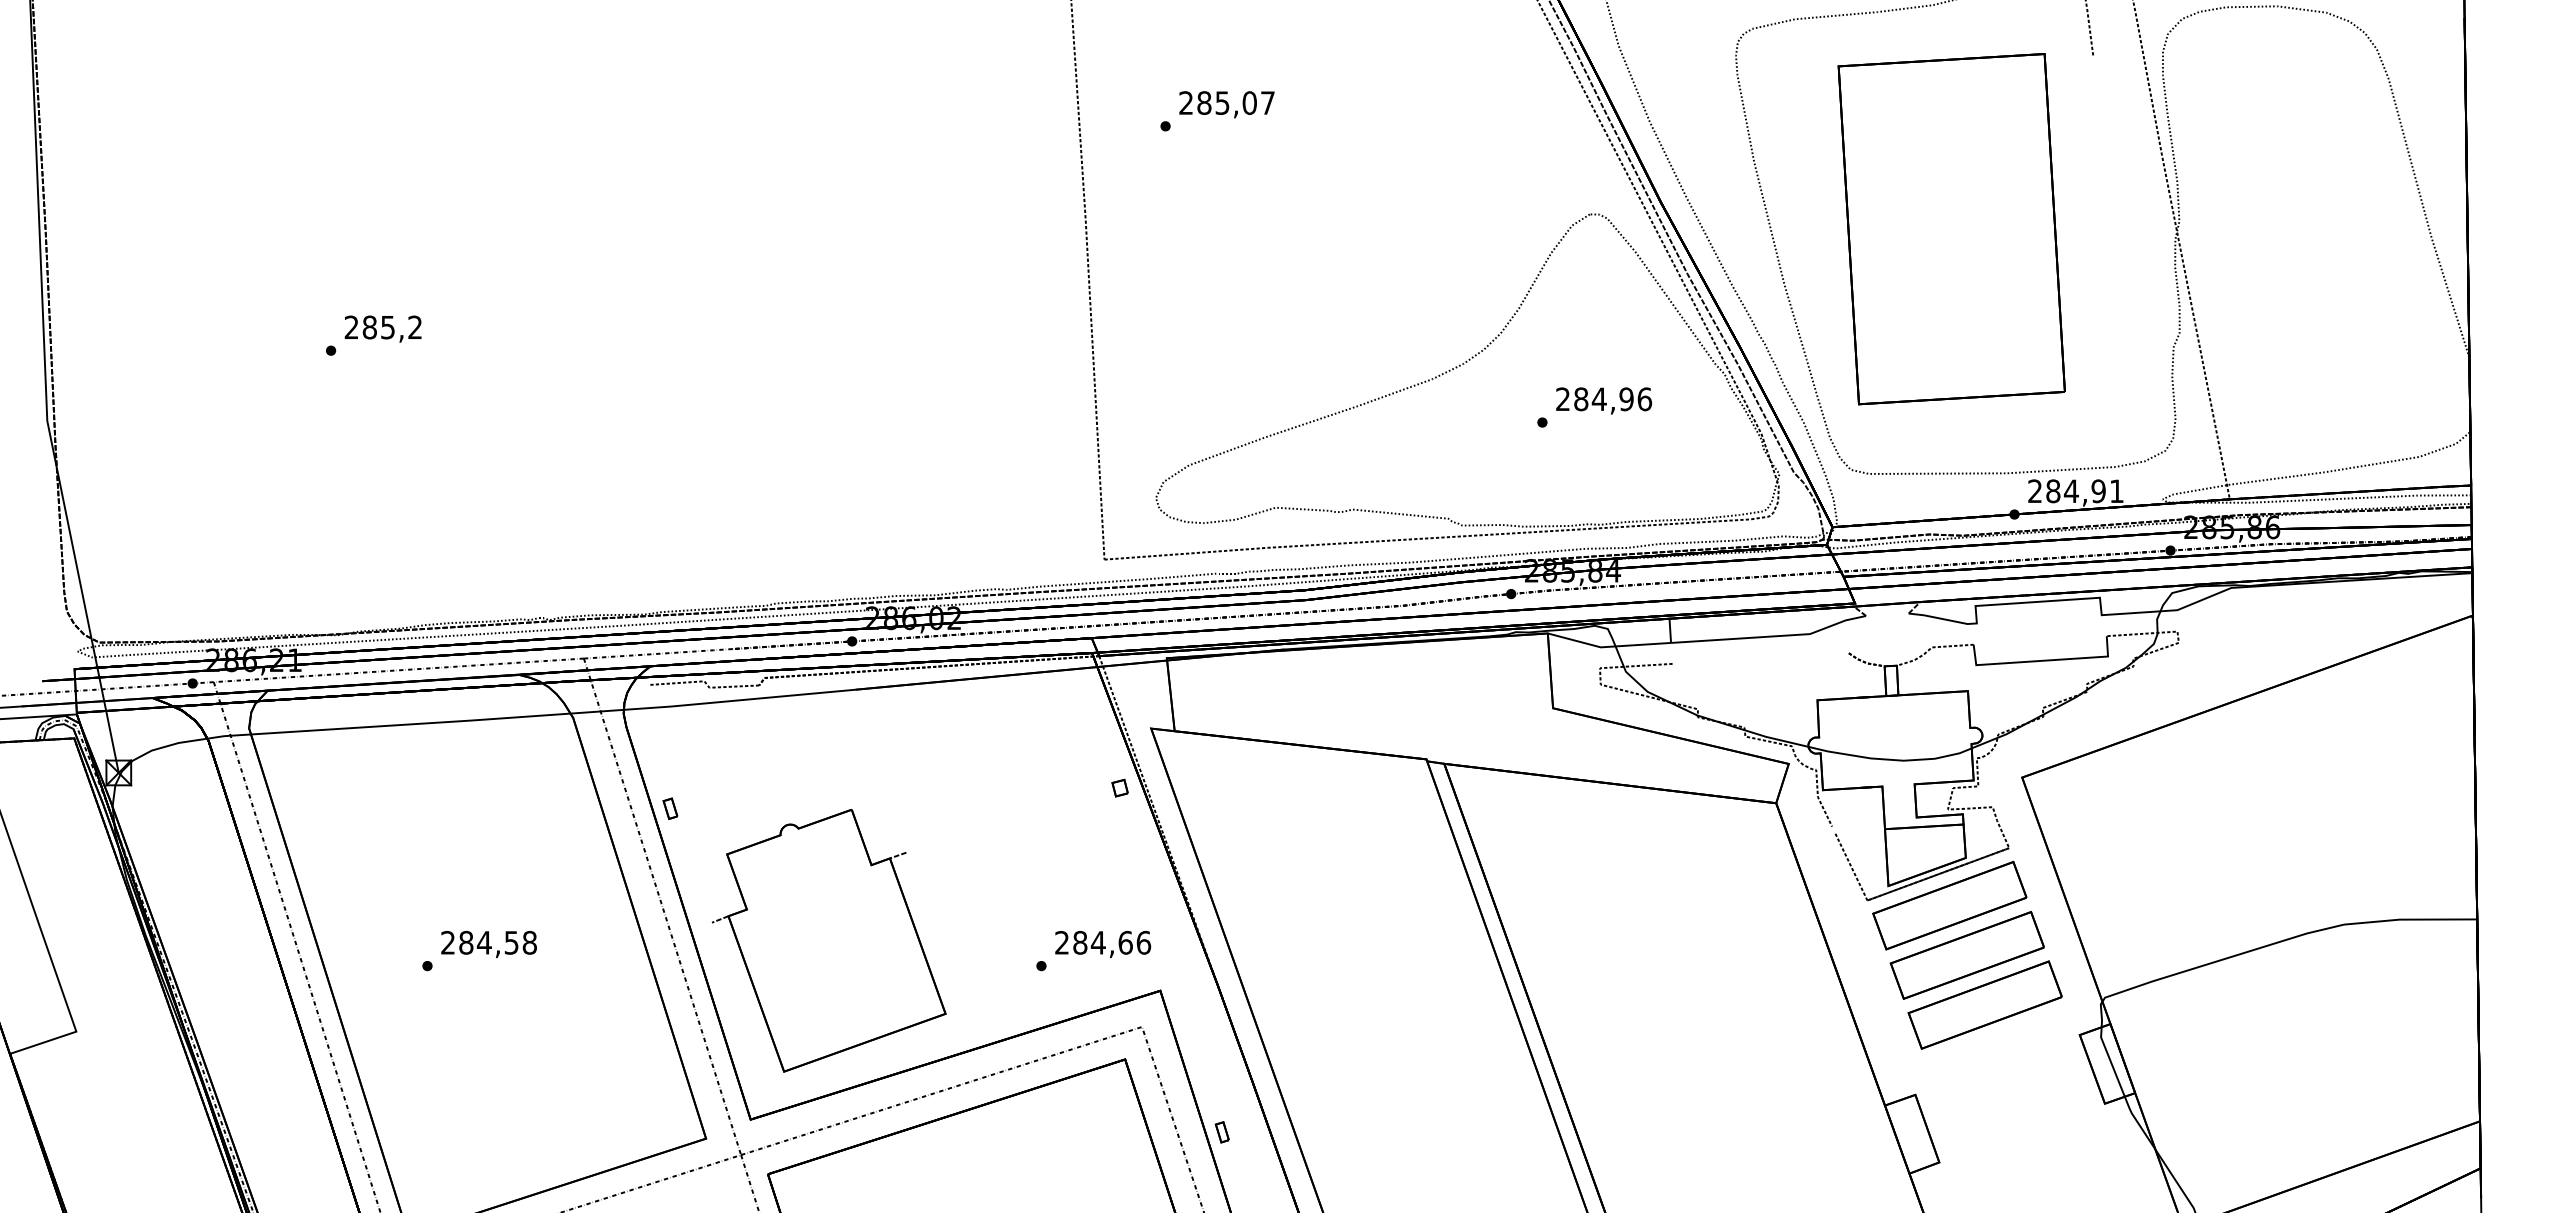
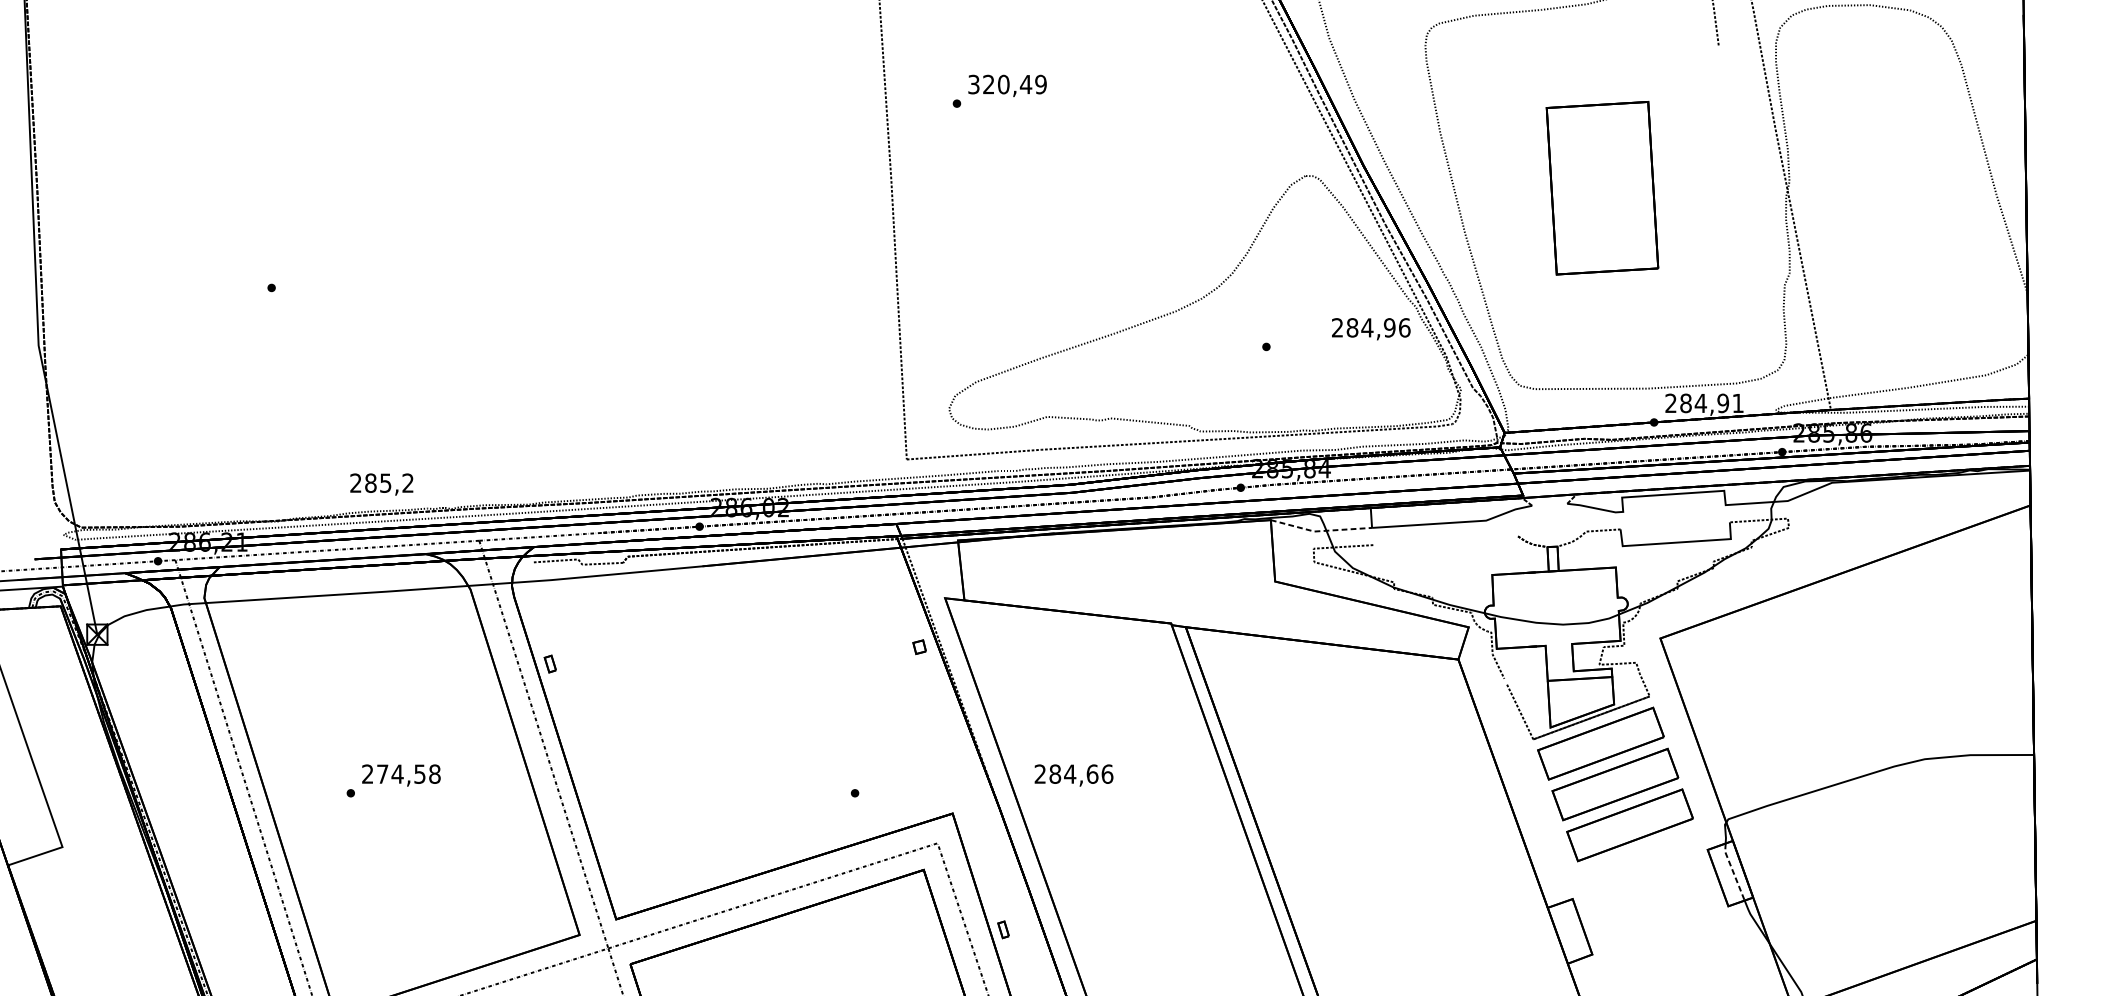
text: (1226, 102) -> (1006, 84), 285,07 -> 320,49
part: (1951, 229) -> (1602, 188), size x0.6
text: (382, 328) -> (381, 484), moved
text: (1604, 400) -> (1371, 328), moved
line: (1608, 646) -> (1320, 530), solid -> dashed
part: (829, 940) -> (680, 772), removed
text: (466, 942) -> (382, 773), 284,58 -> 274,58
text: (1103, 944) -> (1074, 775), moved
line: (2110, 1061) -> (1732, 871), solid -> dashed

